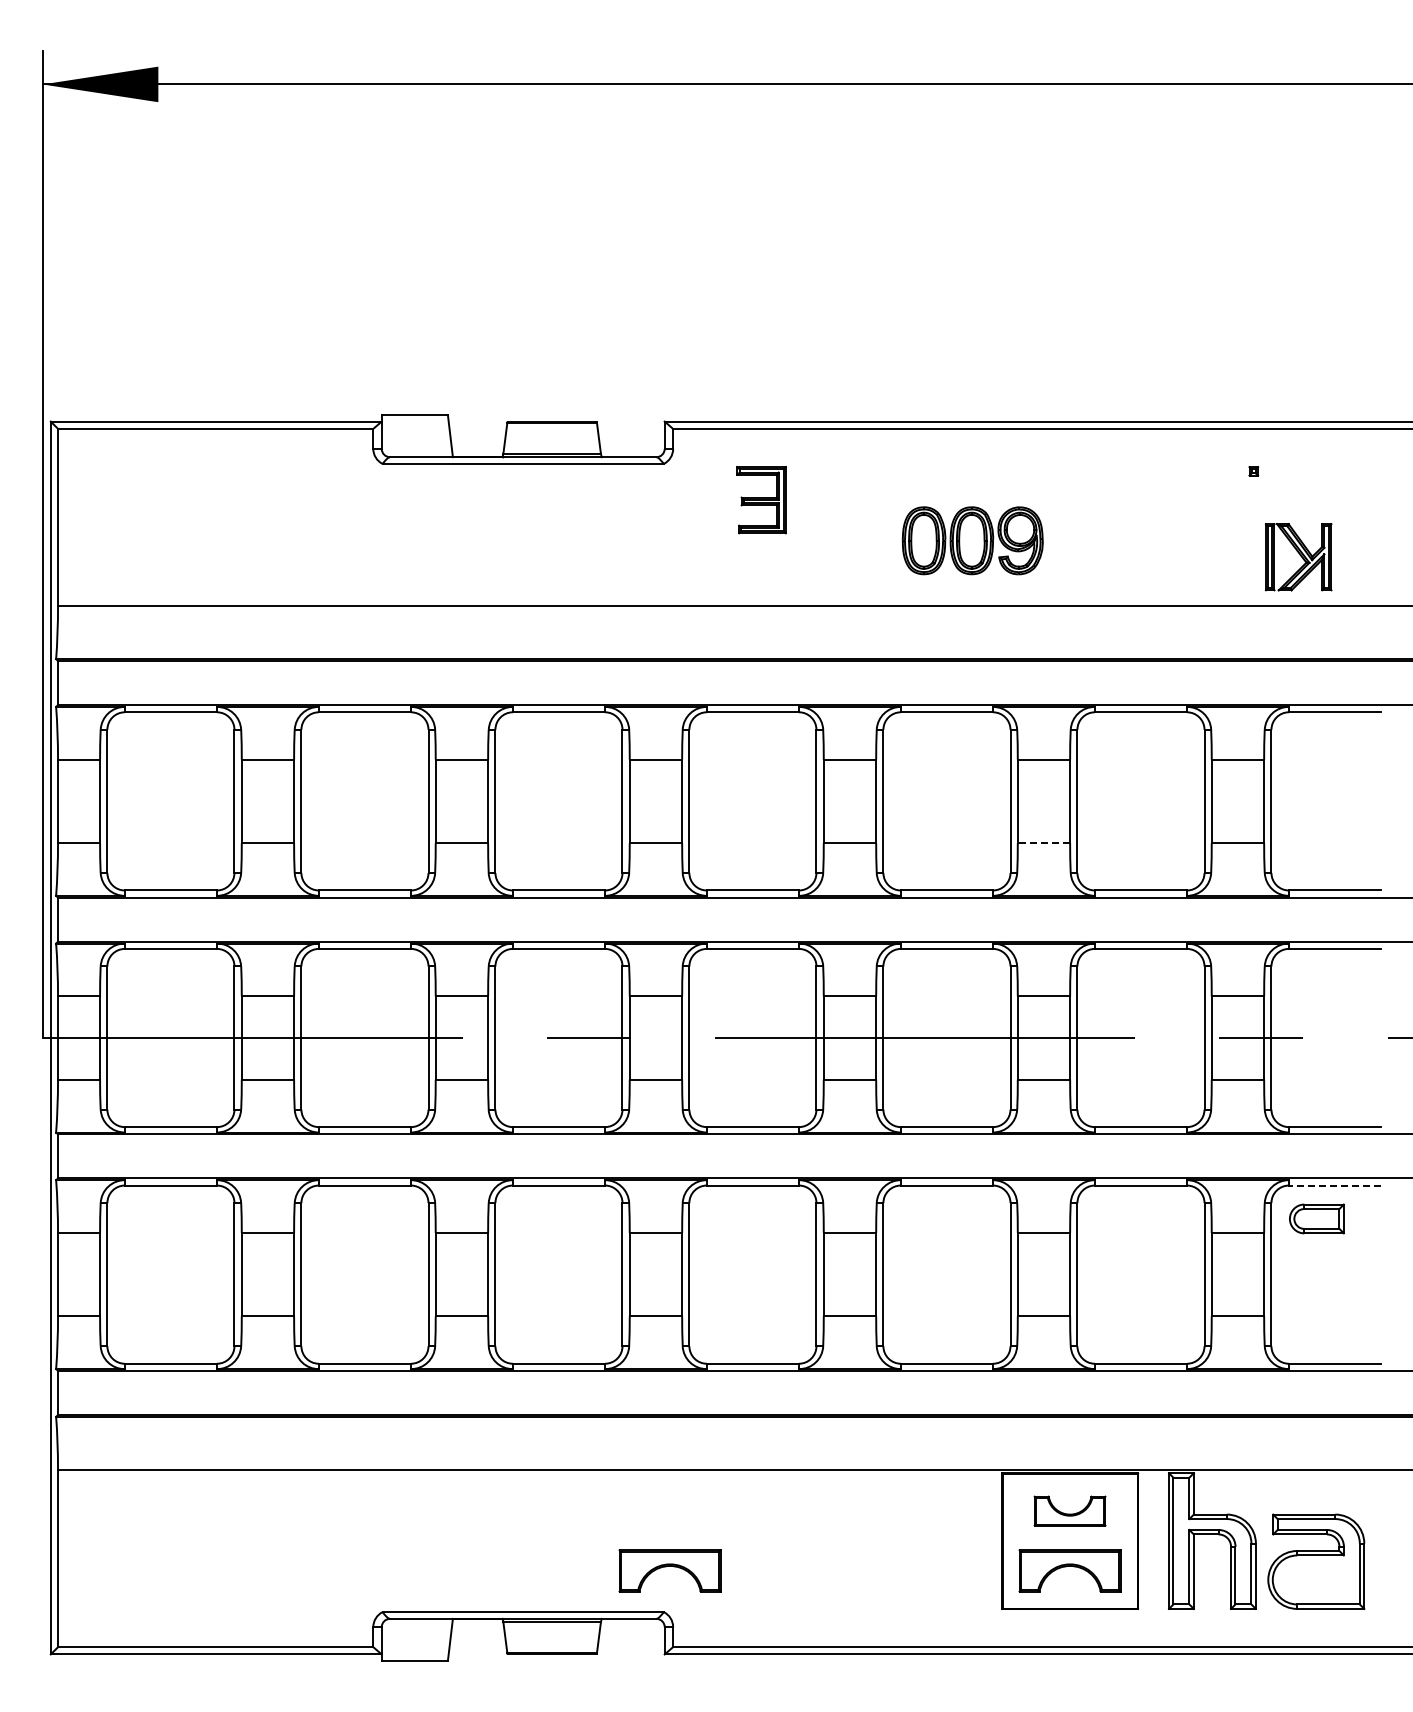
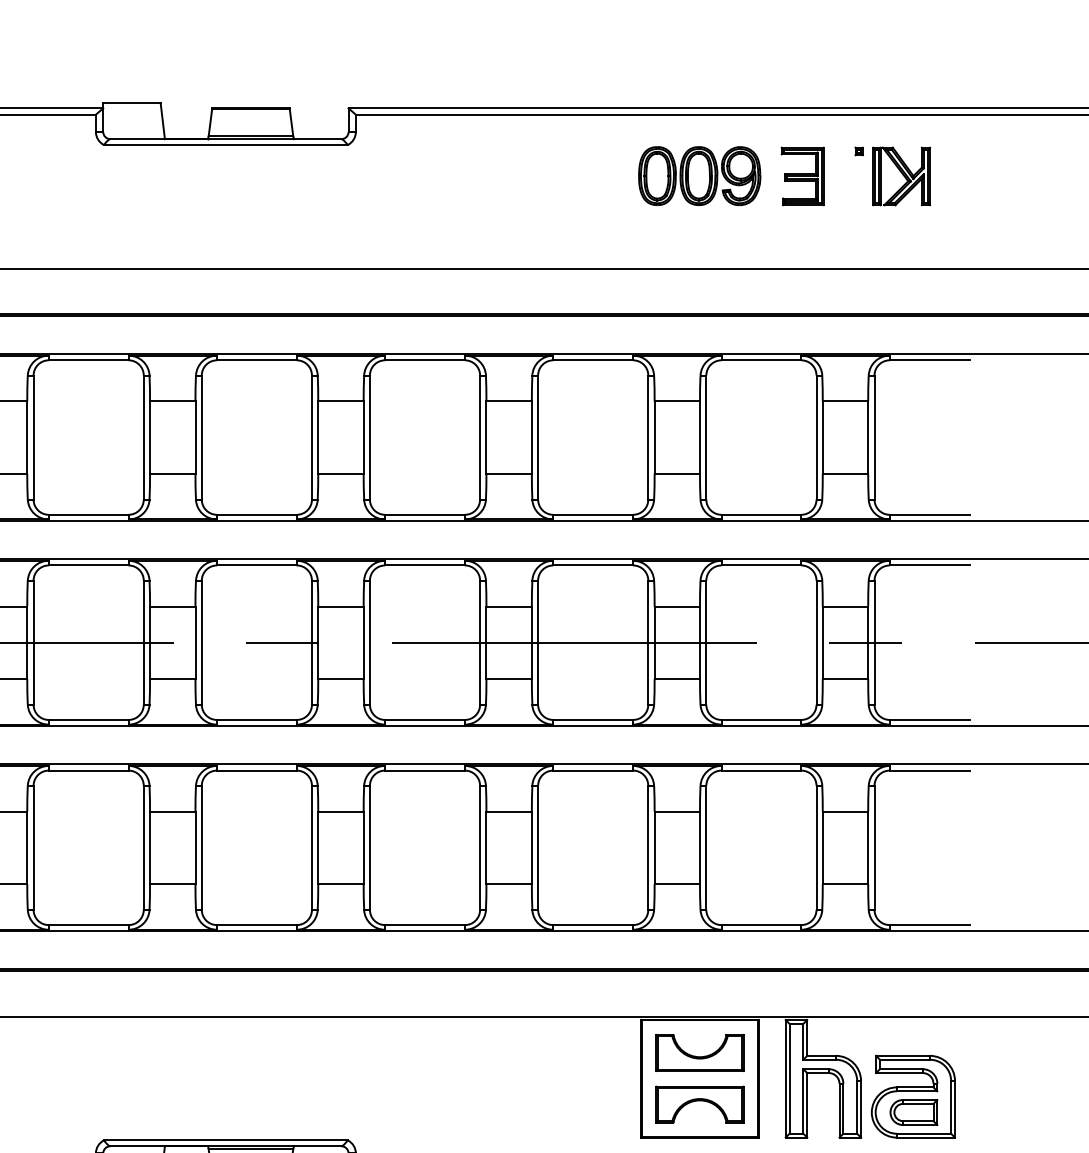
part: (761, 500) -> (802, 176), moved
part: (972, 540) -> (699, 175), moved
part: (1298, 557) -> (901, 176), moved
line: (1043, 843) -> (676, 474), dashed -> solid
line: (1334, 1185) -> (929, 770), dashed -> solid
part: (1316, 1218) -> (913, 1112), moved
part: (1069, 1510) -> (699, 1052), size x1.43
part: (669, 1570) -> (352, 1104), removed

